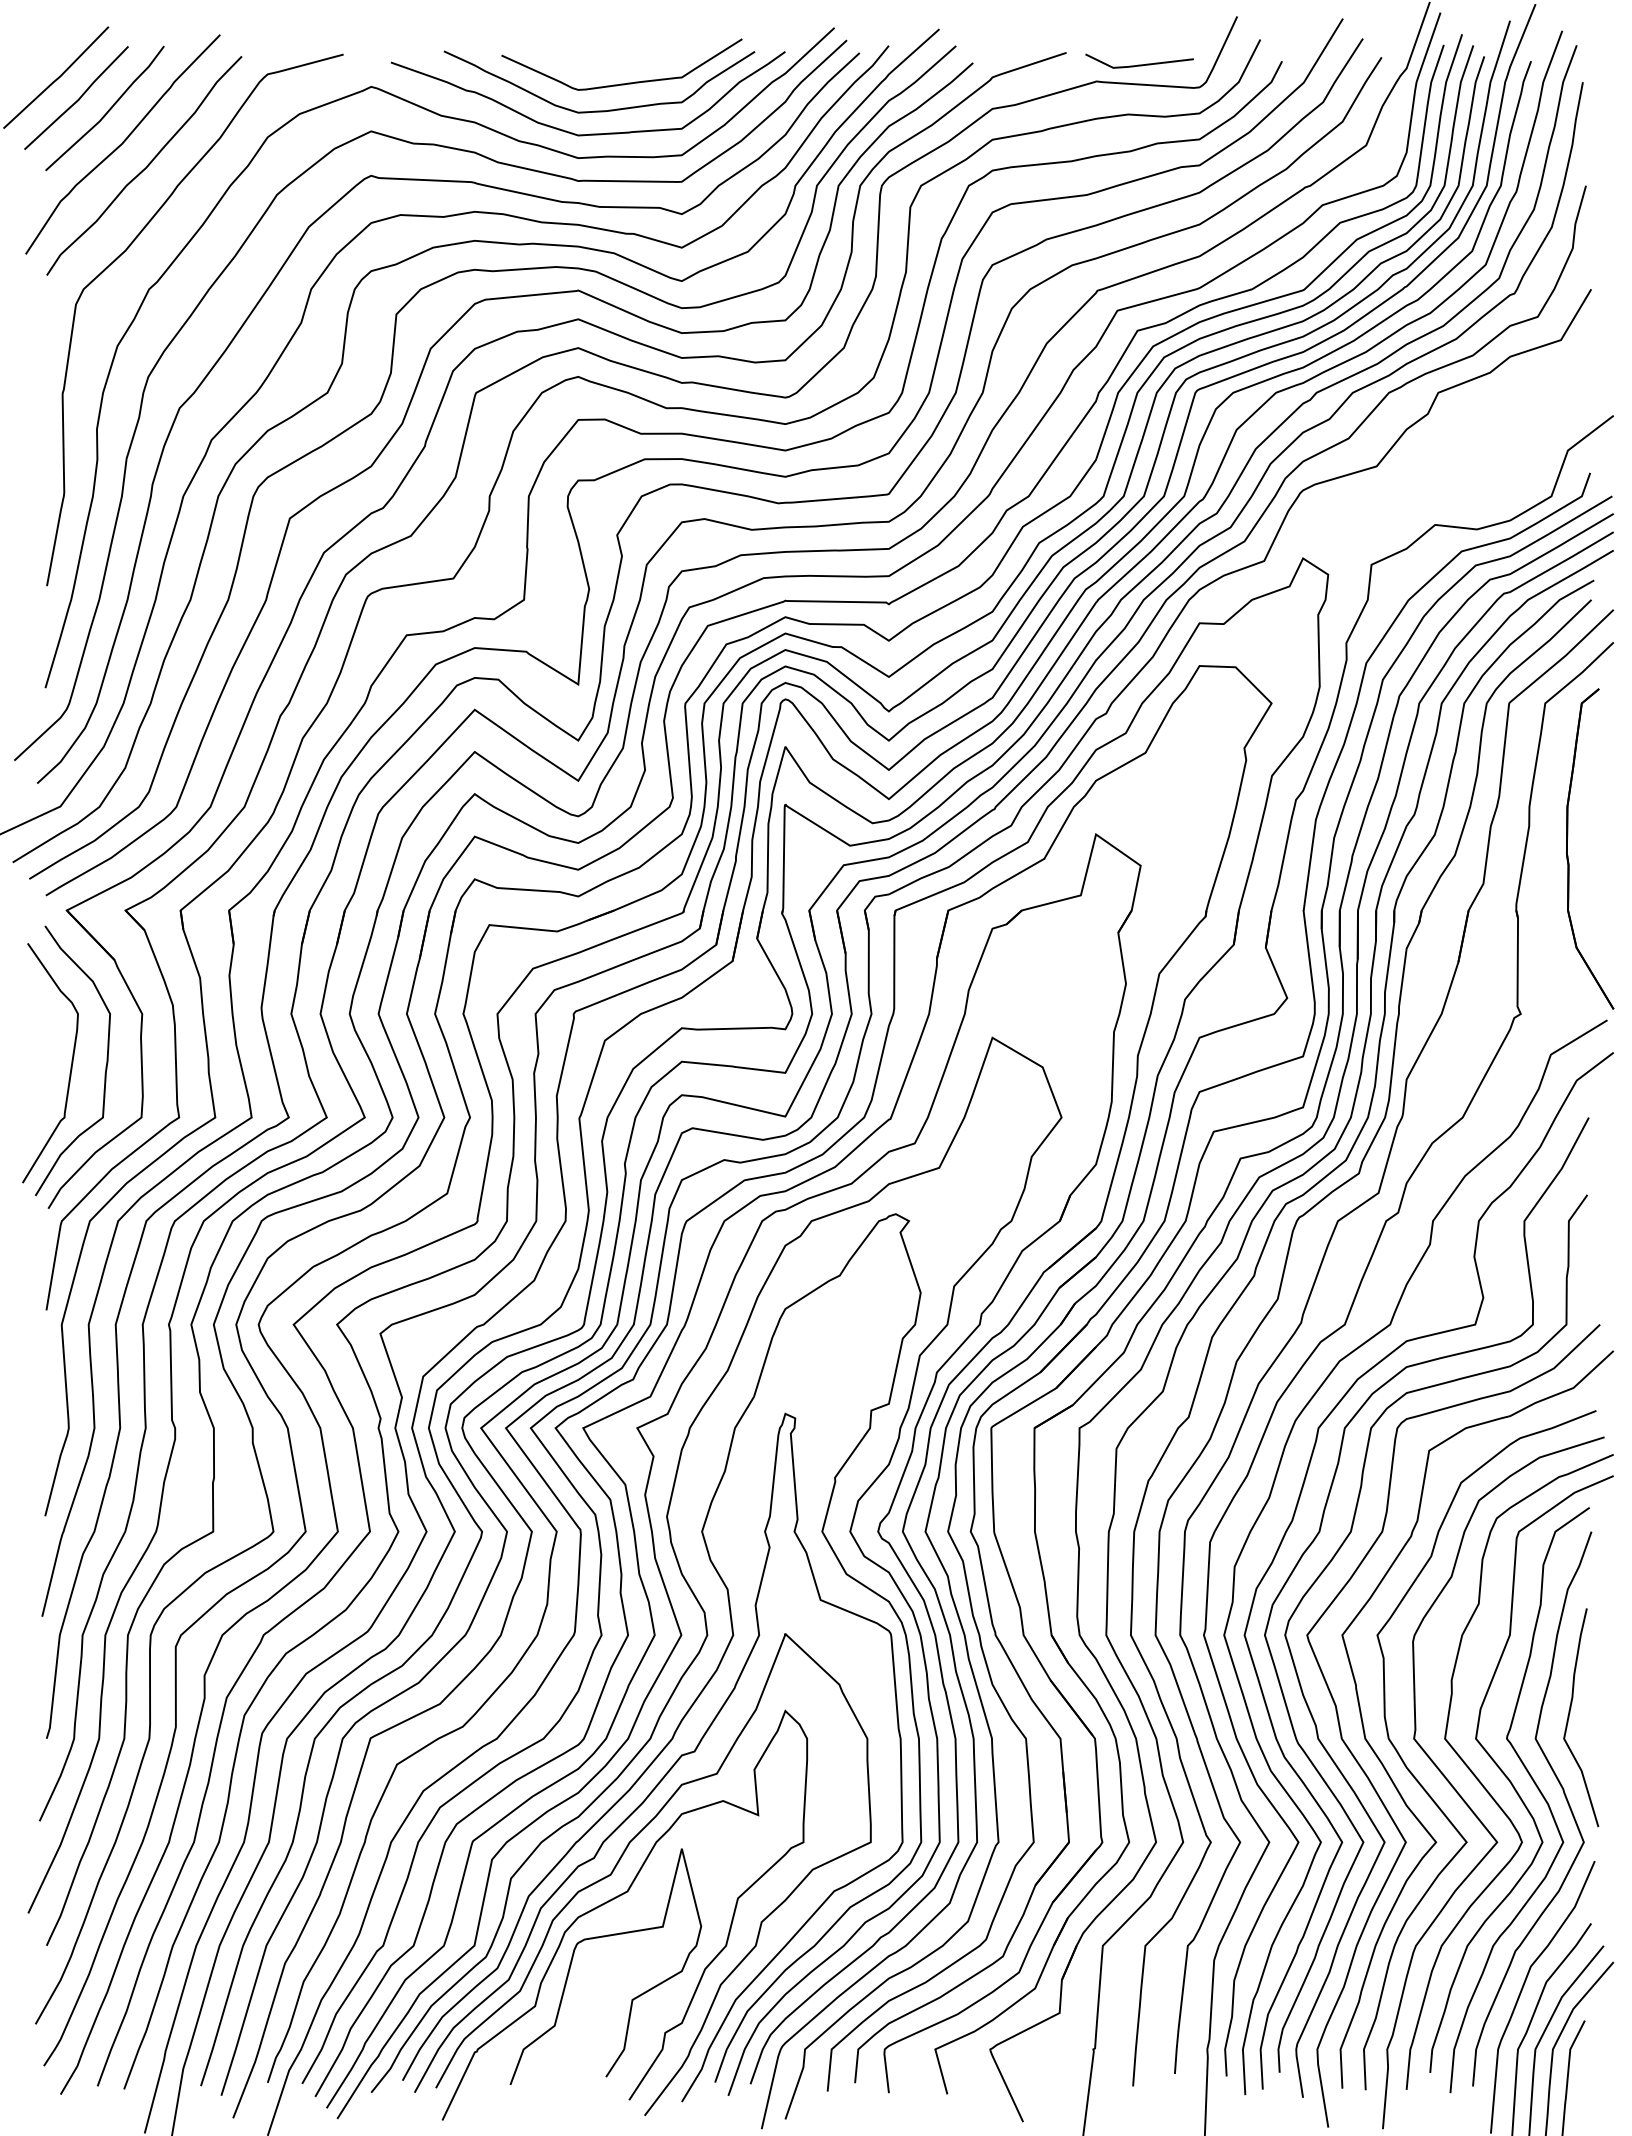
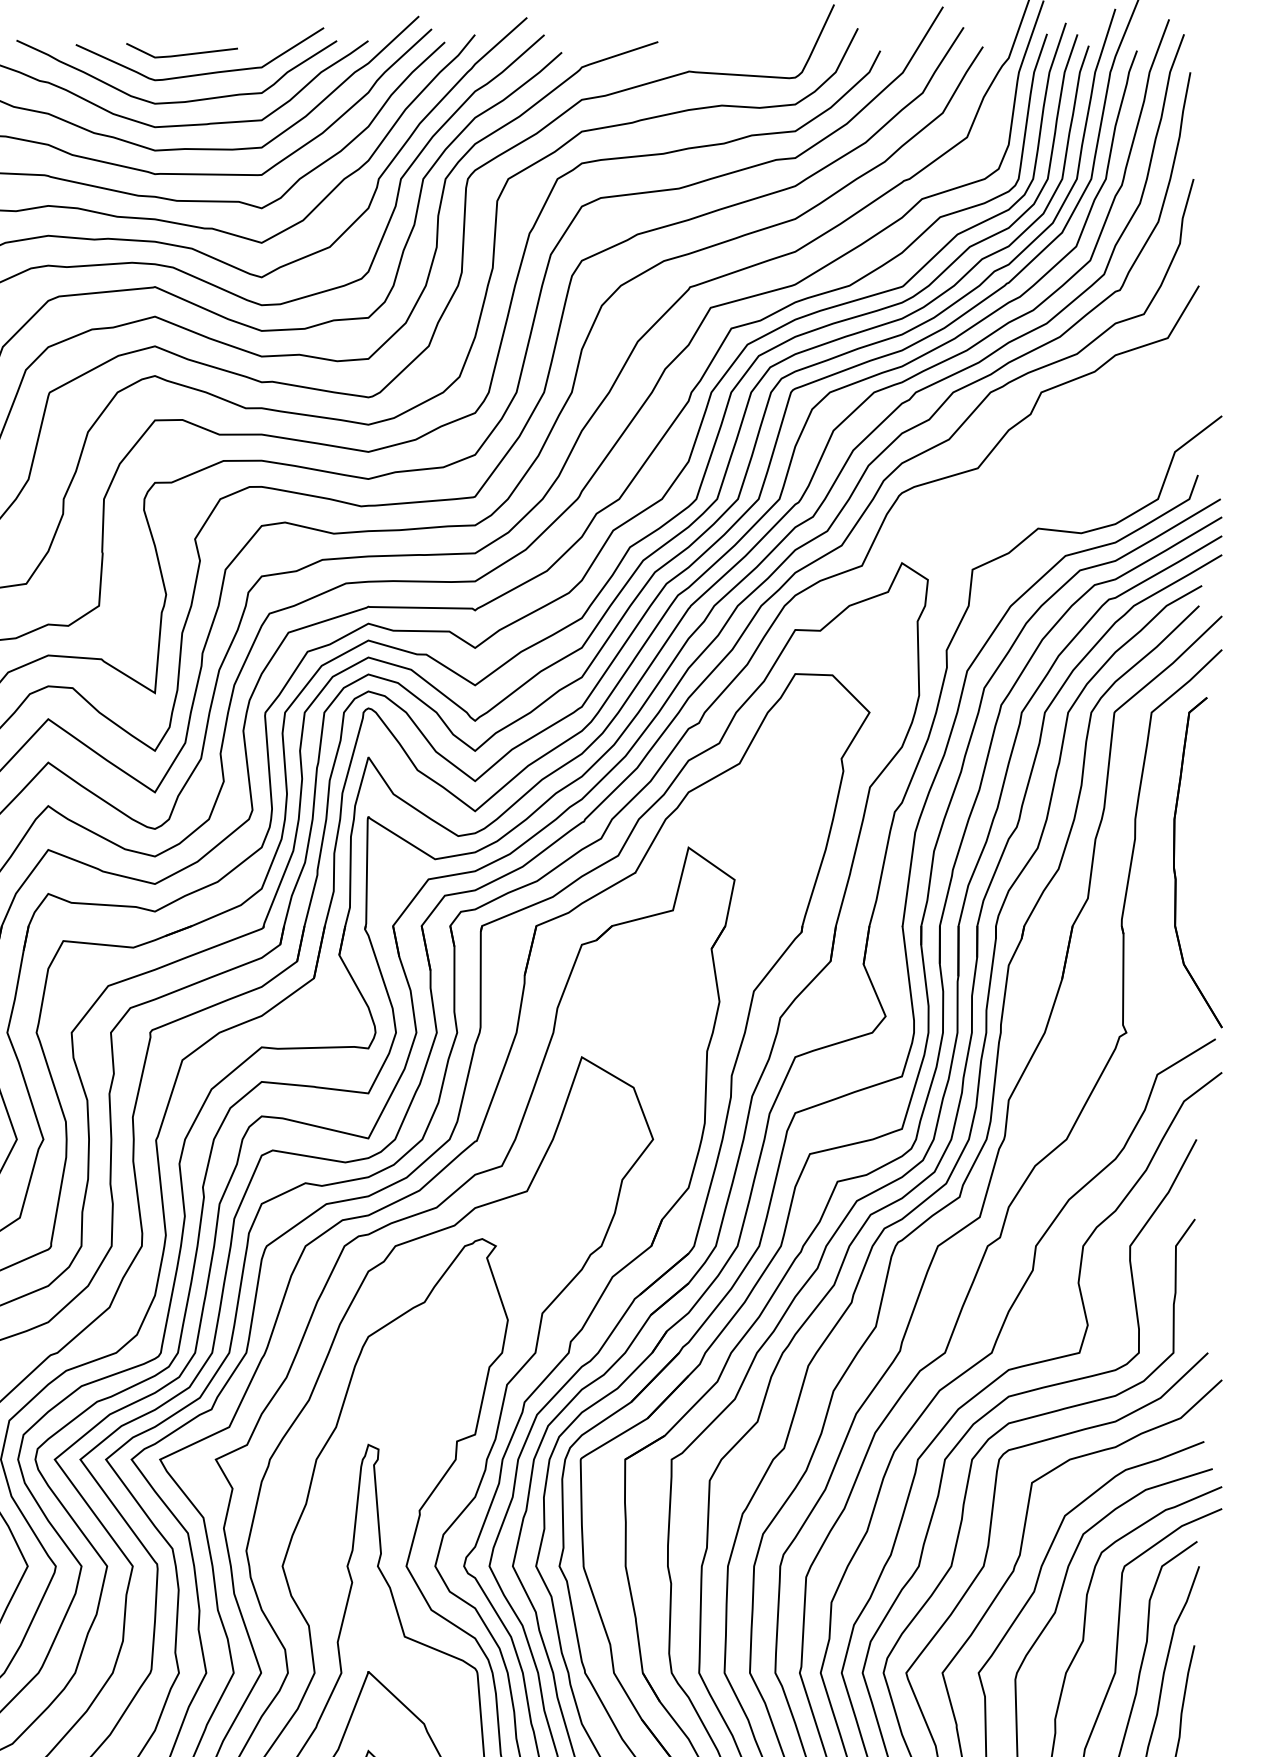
line: (1139, 64) -> (181, 54), moved

